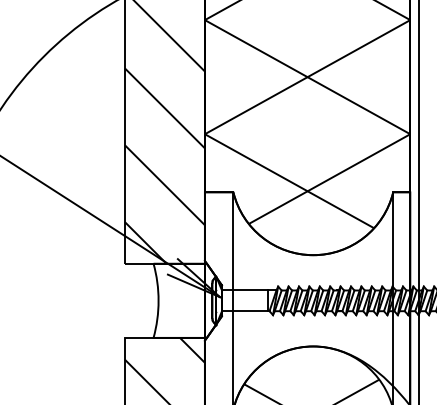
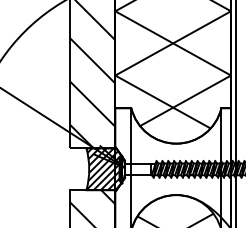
hatch: (183, 301) -> (103, 169), added

